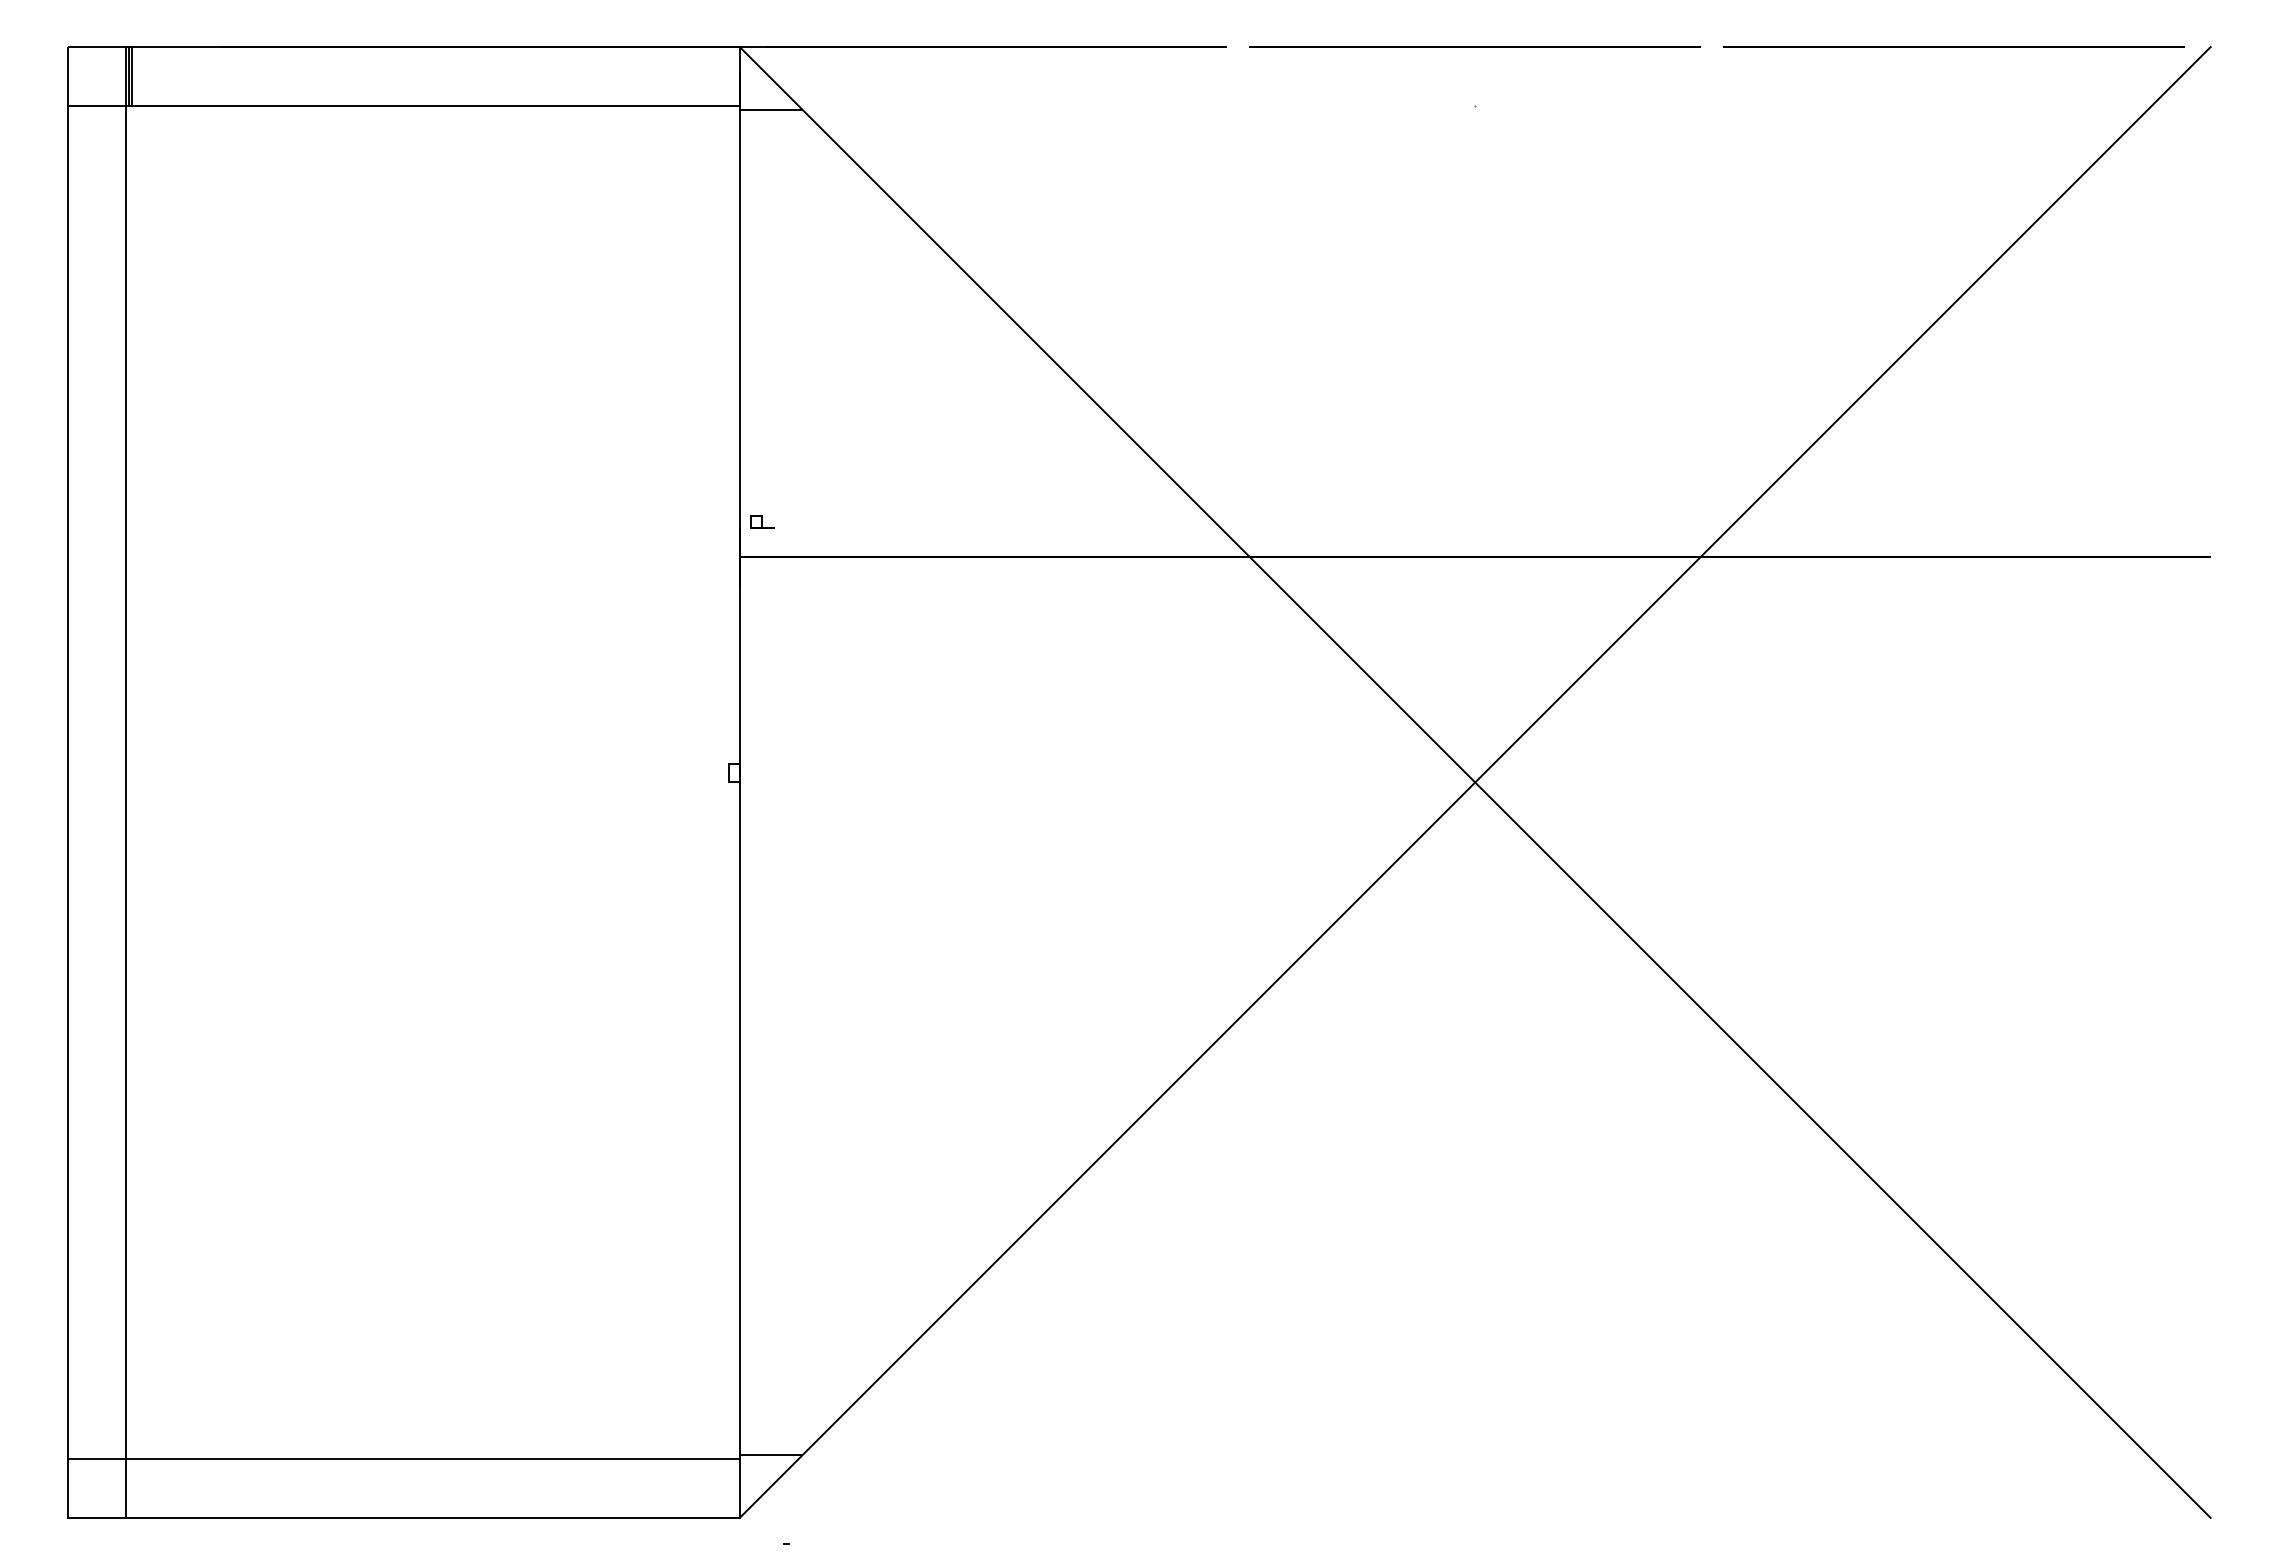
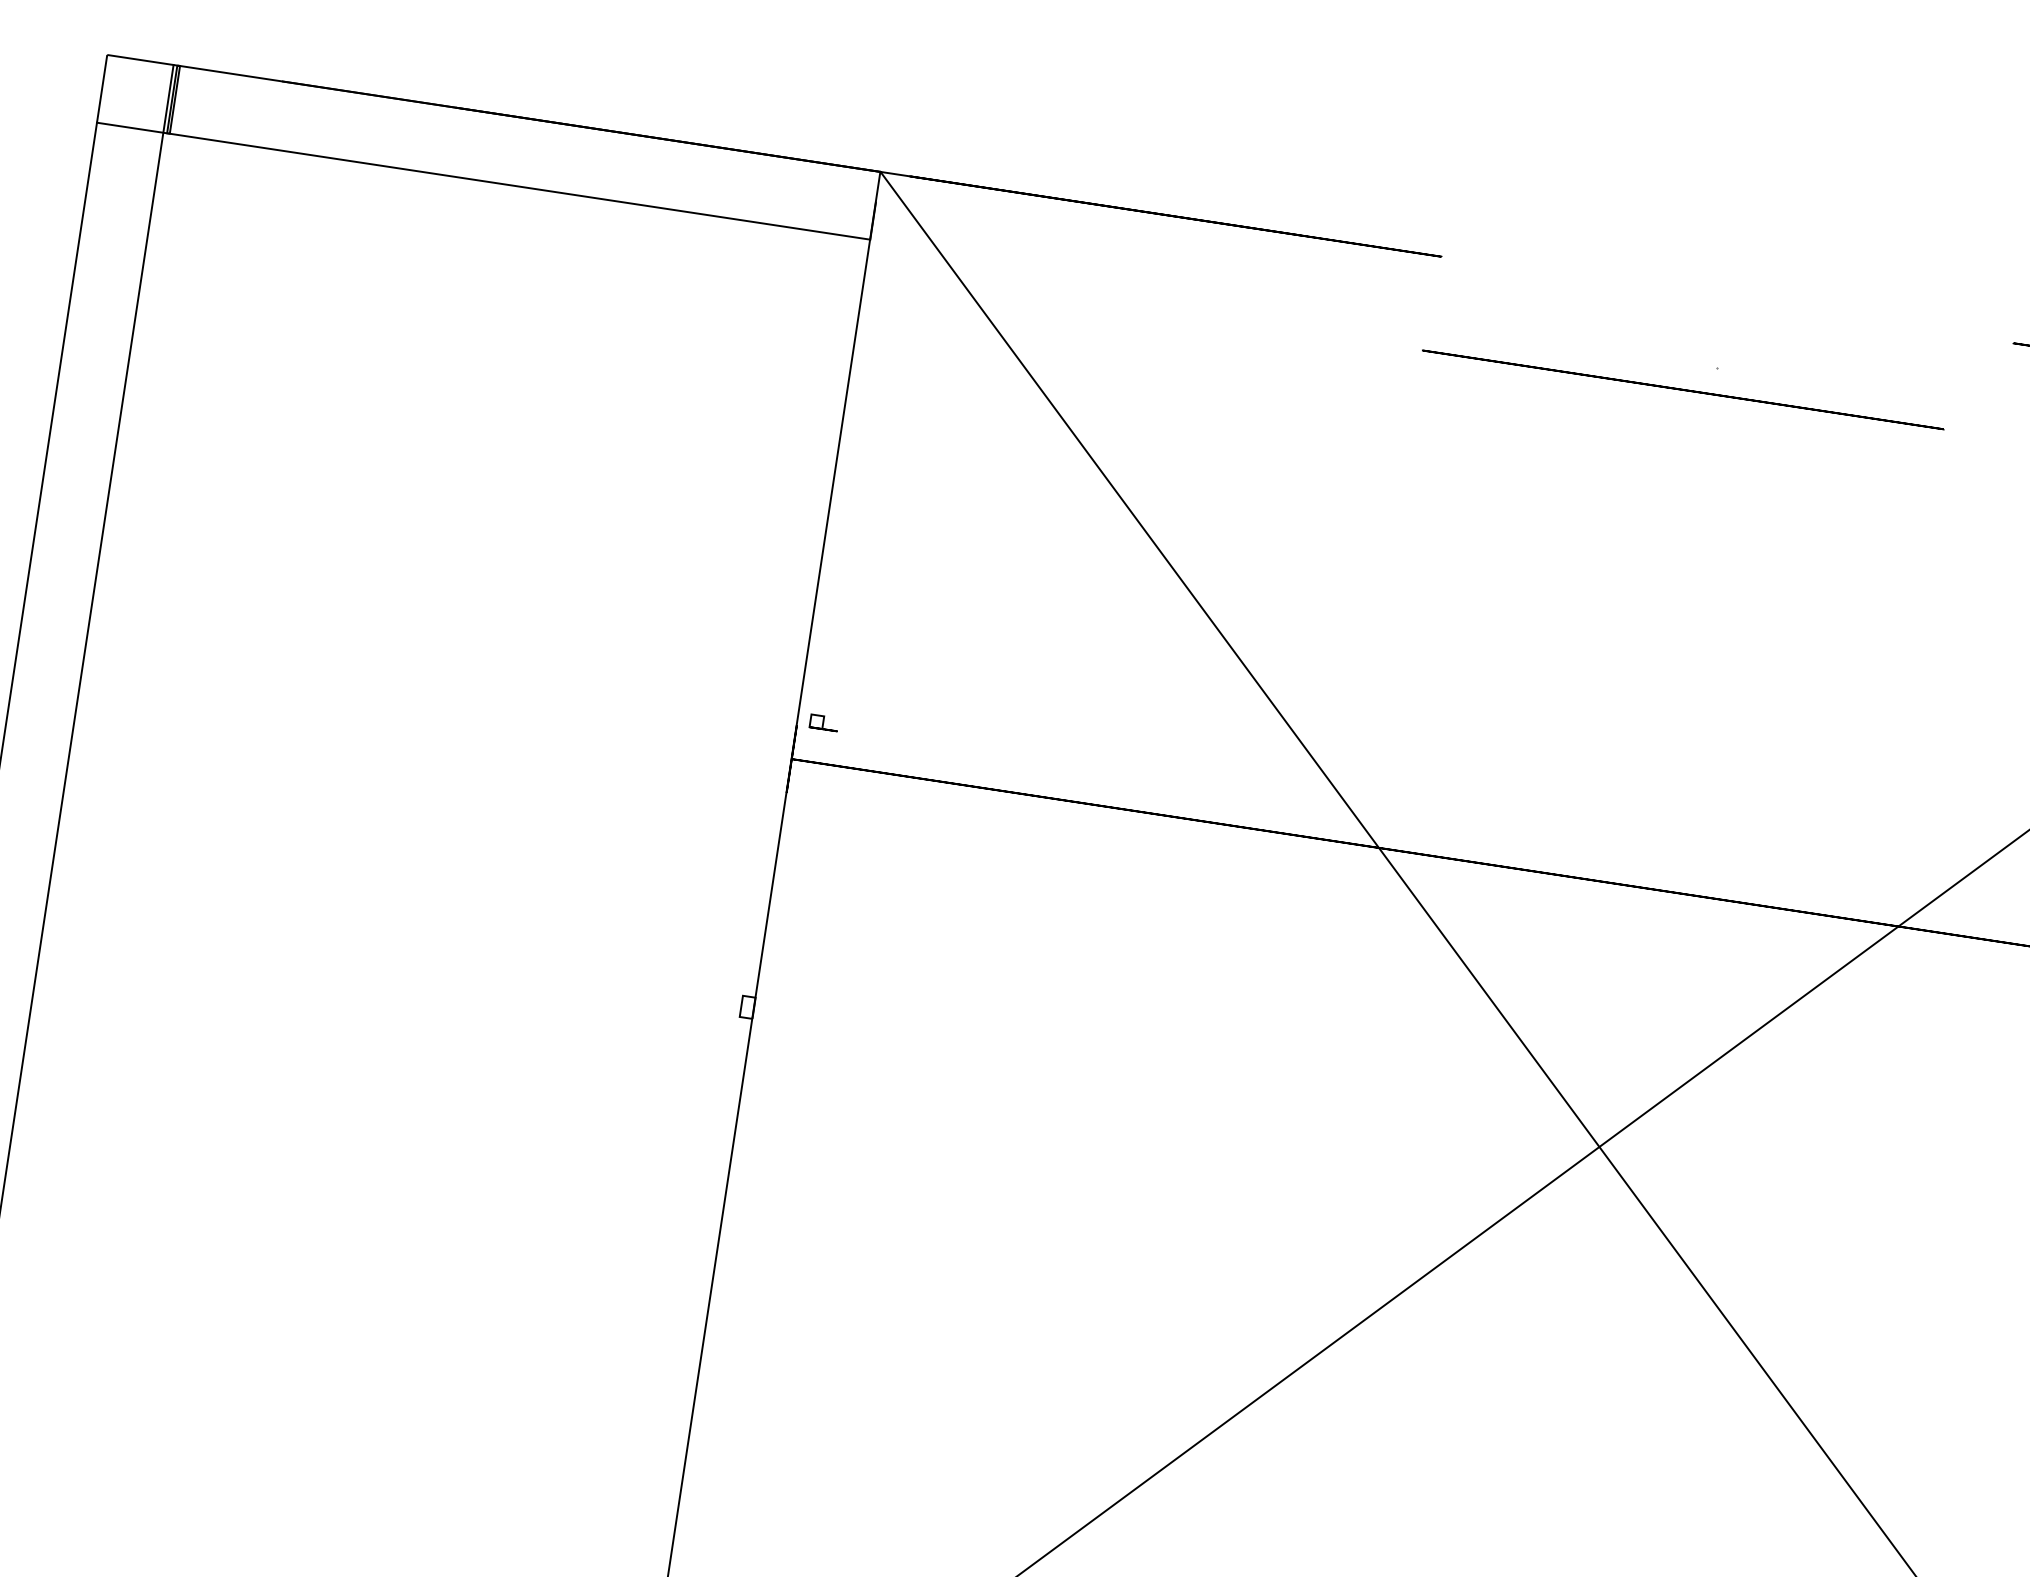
line: (1474, 46) -> (1682, 389), moved
line: (770, 109) -> (905, 249), removed

